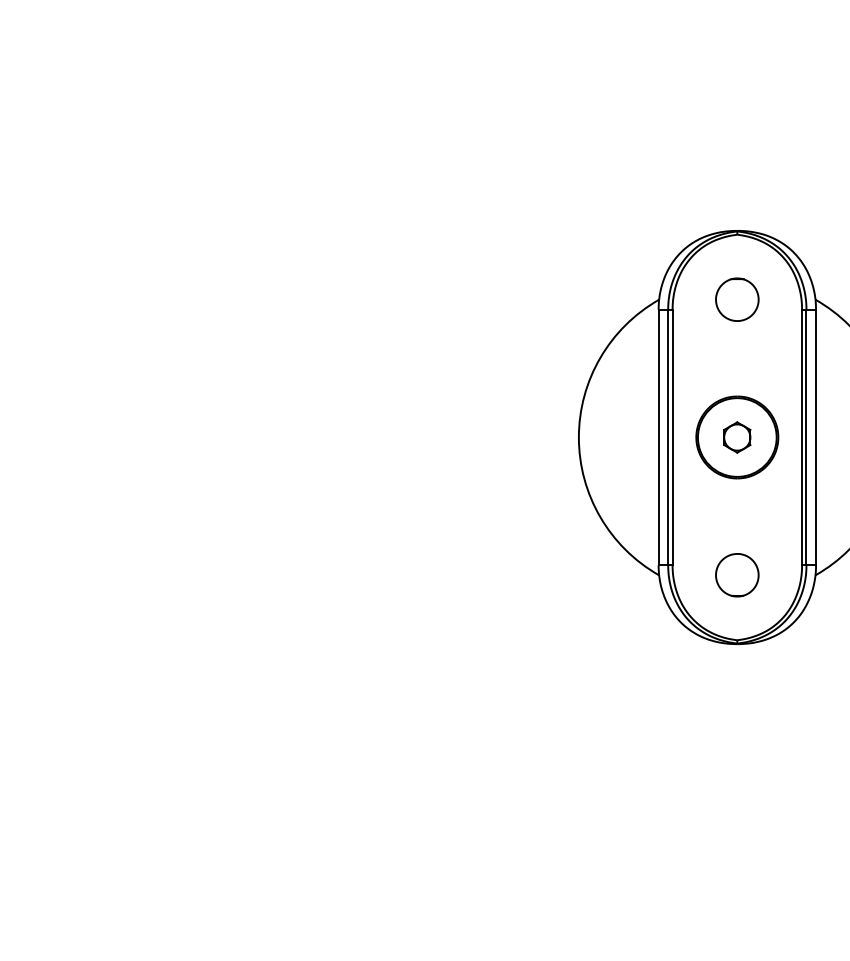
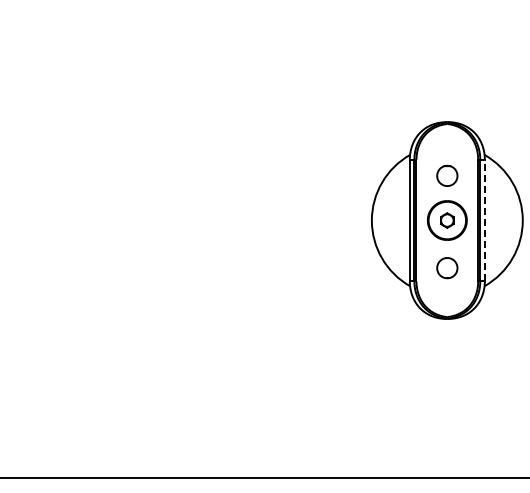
part: (737, 298) -> (447, 175), moved
line: (815, 437) -> (484, 220), solid -> dashed
part: (737, 575) -> (447, 268), moved

